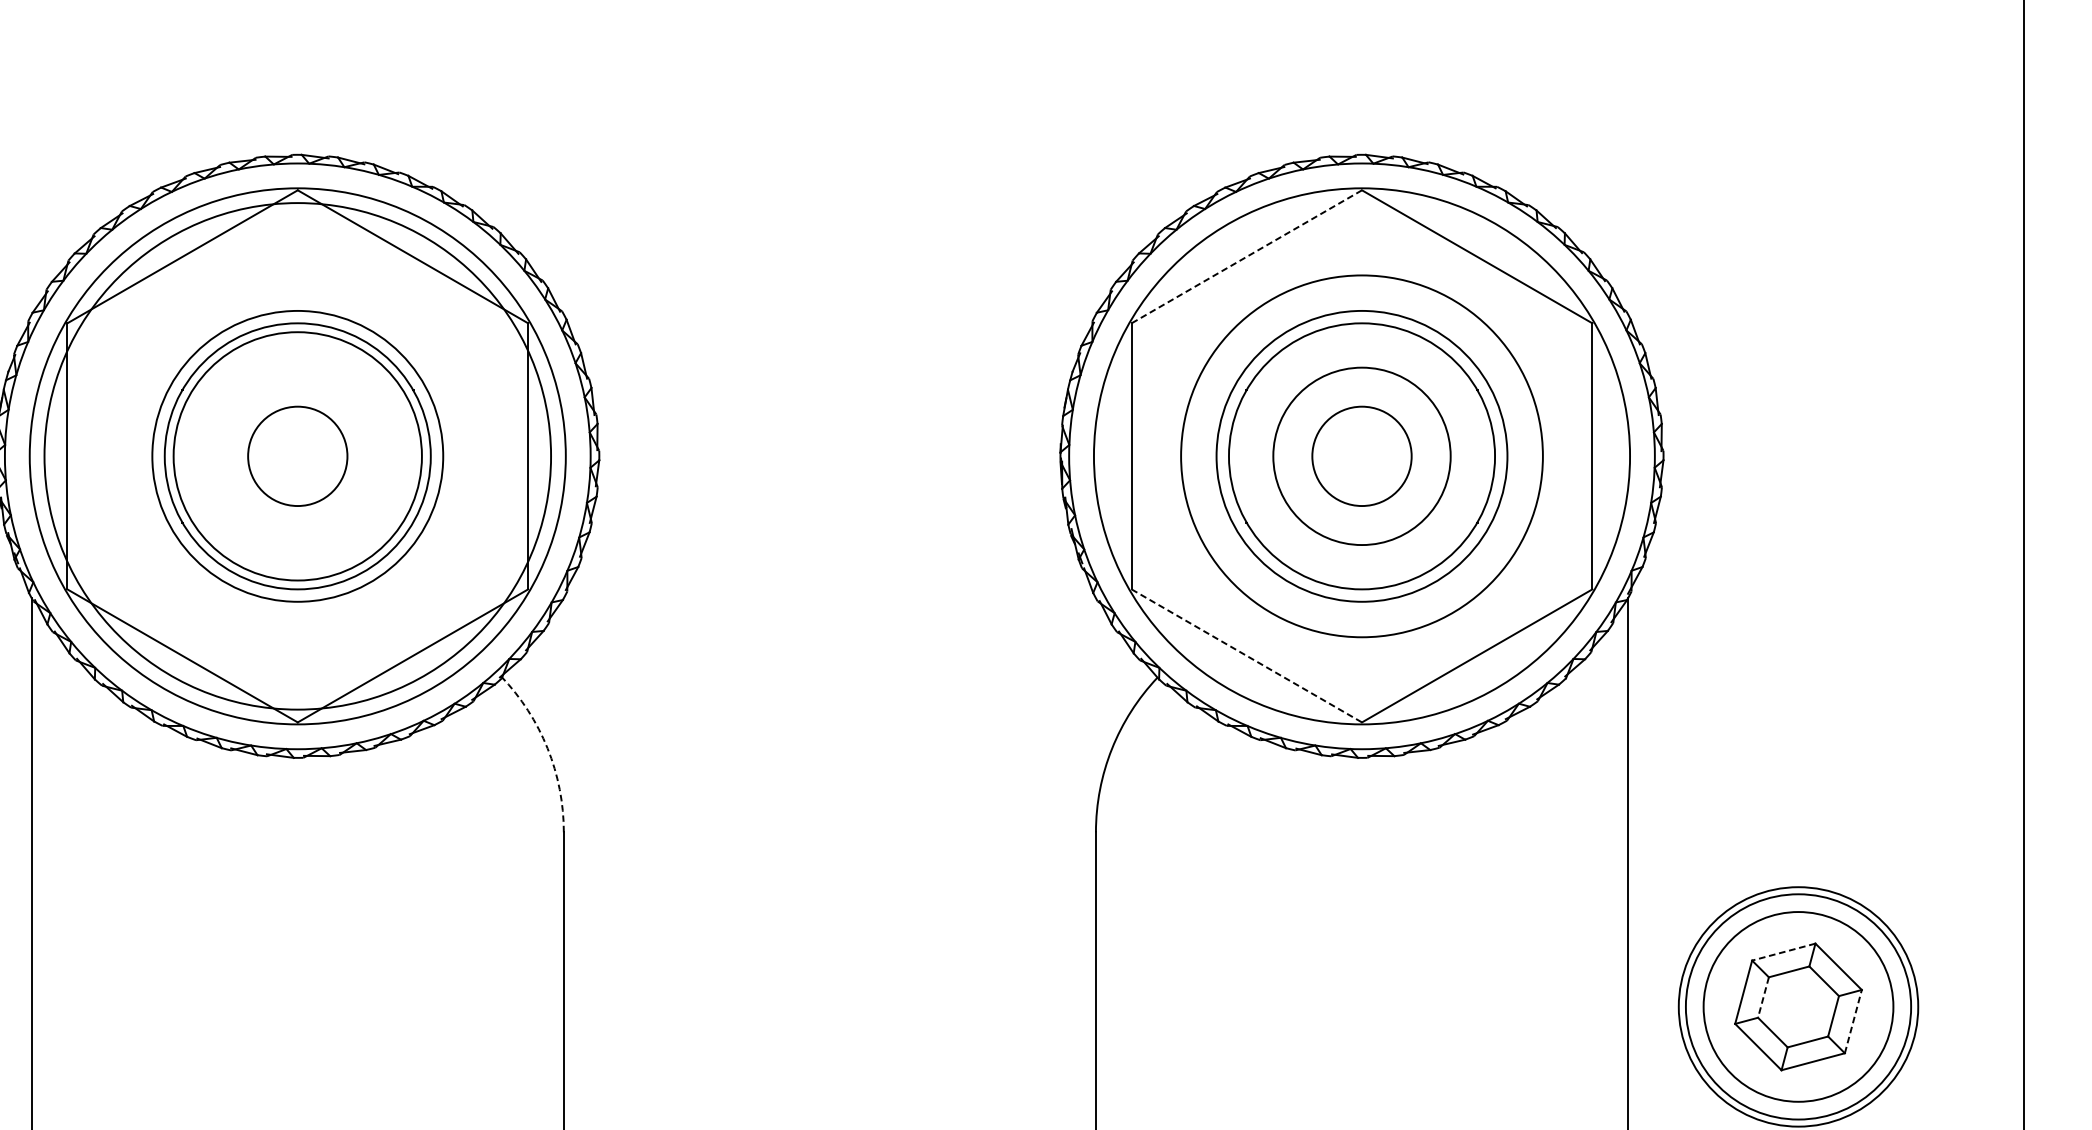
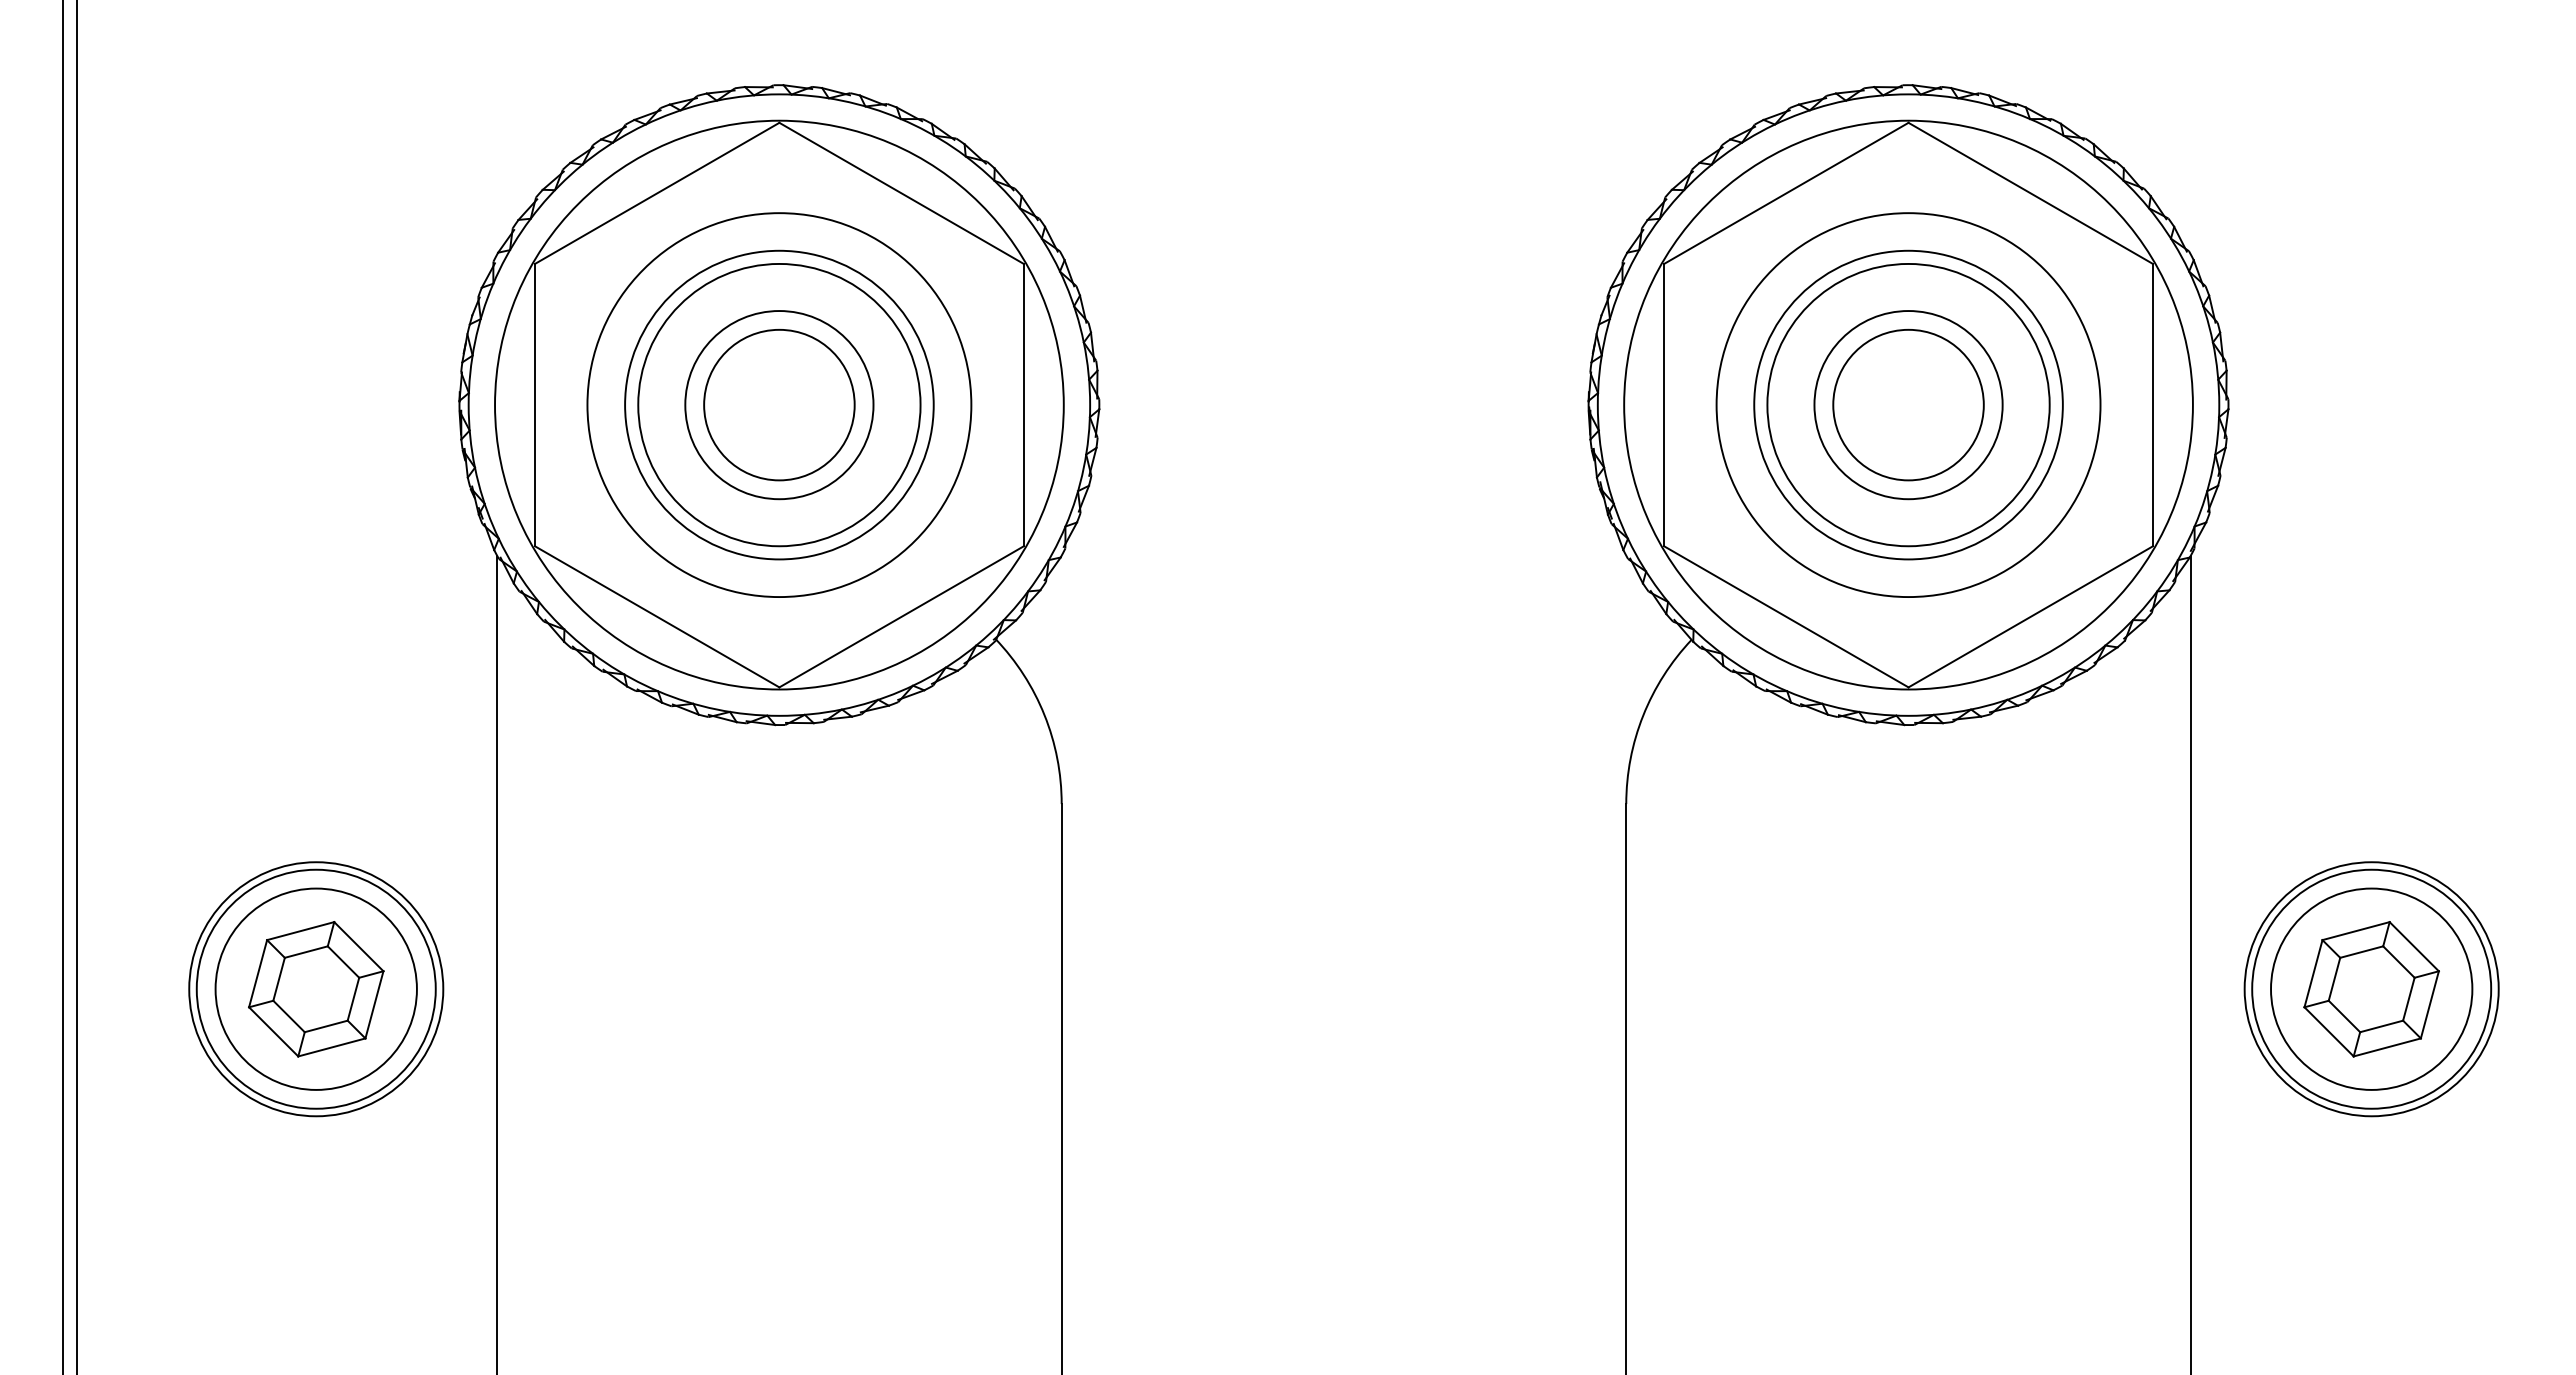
line: (1246, 256) -> (1785, 193), dashed -> solid
circle: (297, 455) -> (779, 404), size x1.43
circle: (1361, 455) -> (1908, 404), size x1.43
circle: (297, 456) -> (779, 405), size x0.71
circle: (297, 456) -> (779, 405), size x0.71
line: (1246, 656) -> (1786, 617), dashed -> solid
arc: (547, 748) -> (1044, 715), dashed -> solid
line: (1784, 952) -> (2356, 931), dashed -> solid
line: (1763, 997) -> (2334, 979), dashed -> solid
line: (1853, 1021) -> (2429, 1004), dashed -> solid

